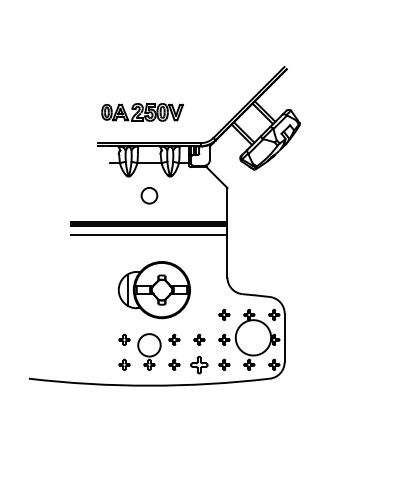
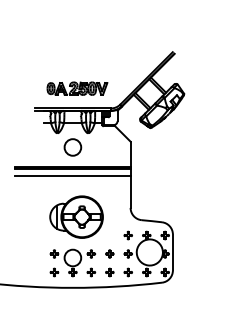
part: (142, 112) -> (77, 88), moved
circle: (149, 195) -> (72, 147), size x1.43
part: (199, 364) -> (109, 272), size x0.62

